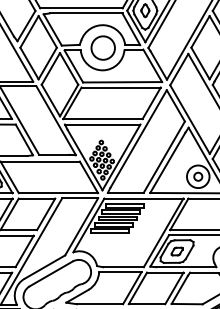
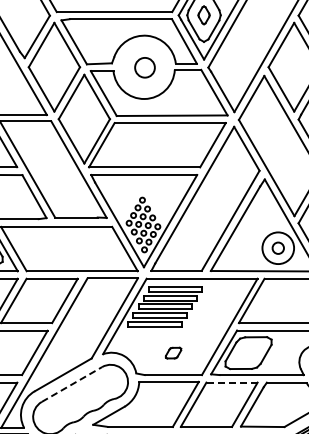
circle: (102, 47) -> (144, 67), size x0.6
part: (177, 251) -> (173, 352), moved
line: (165, 272) -> (232, 382), solid -> dashed
line: (50, 273) -> (71, 384), solid -> dashed

